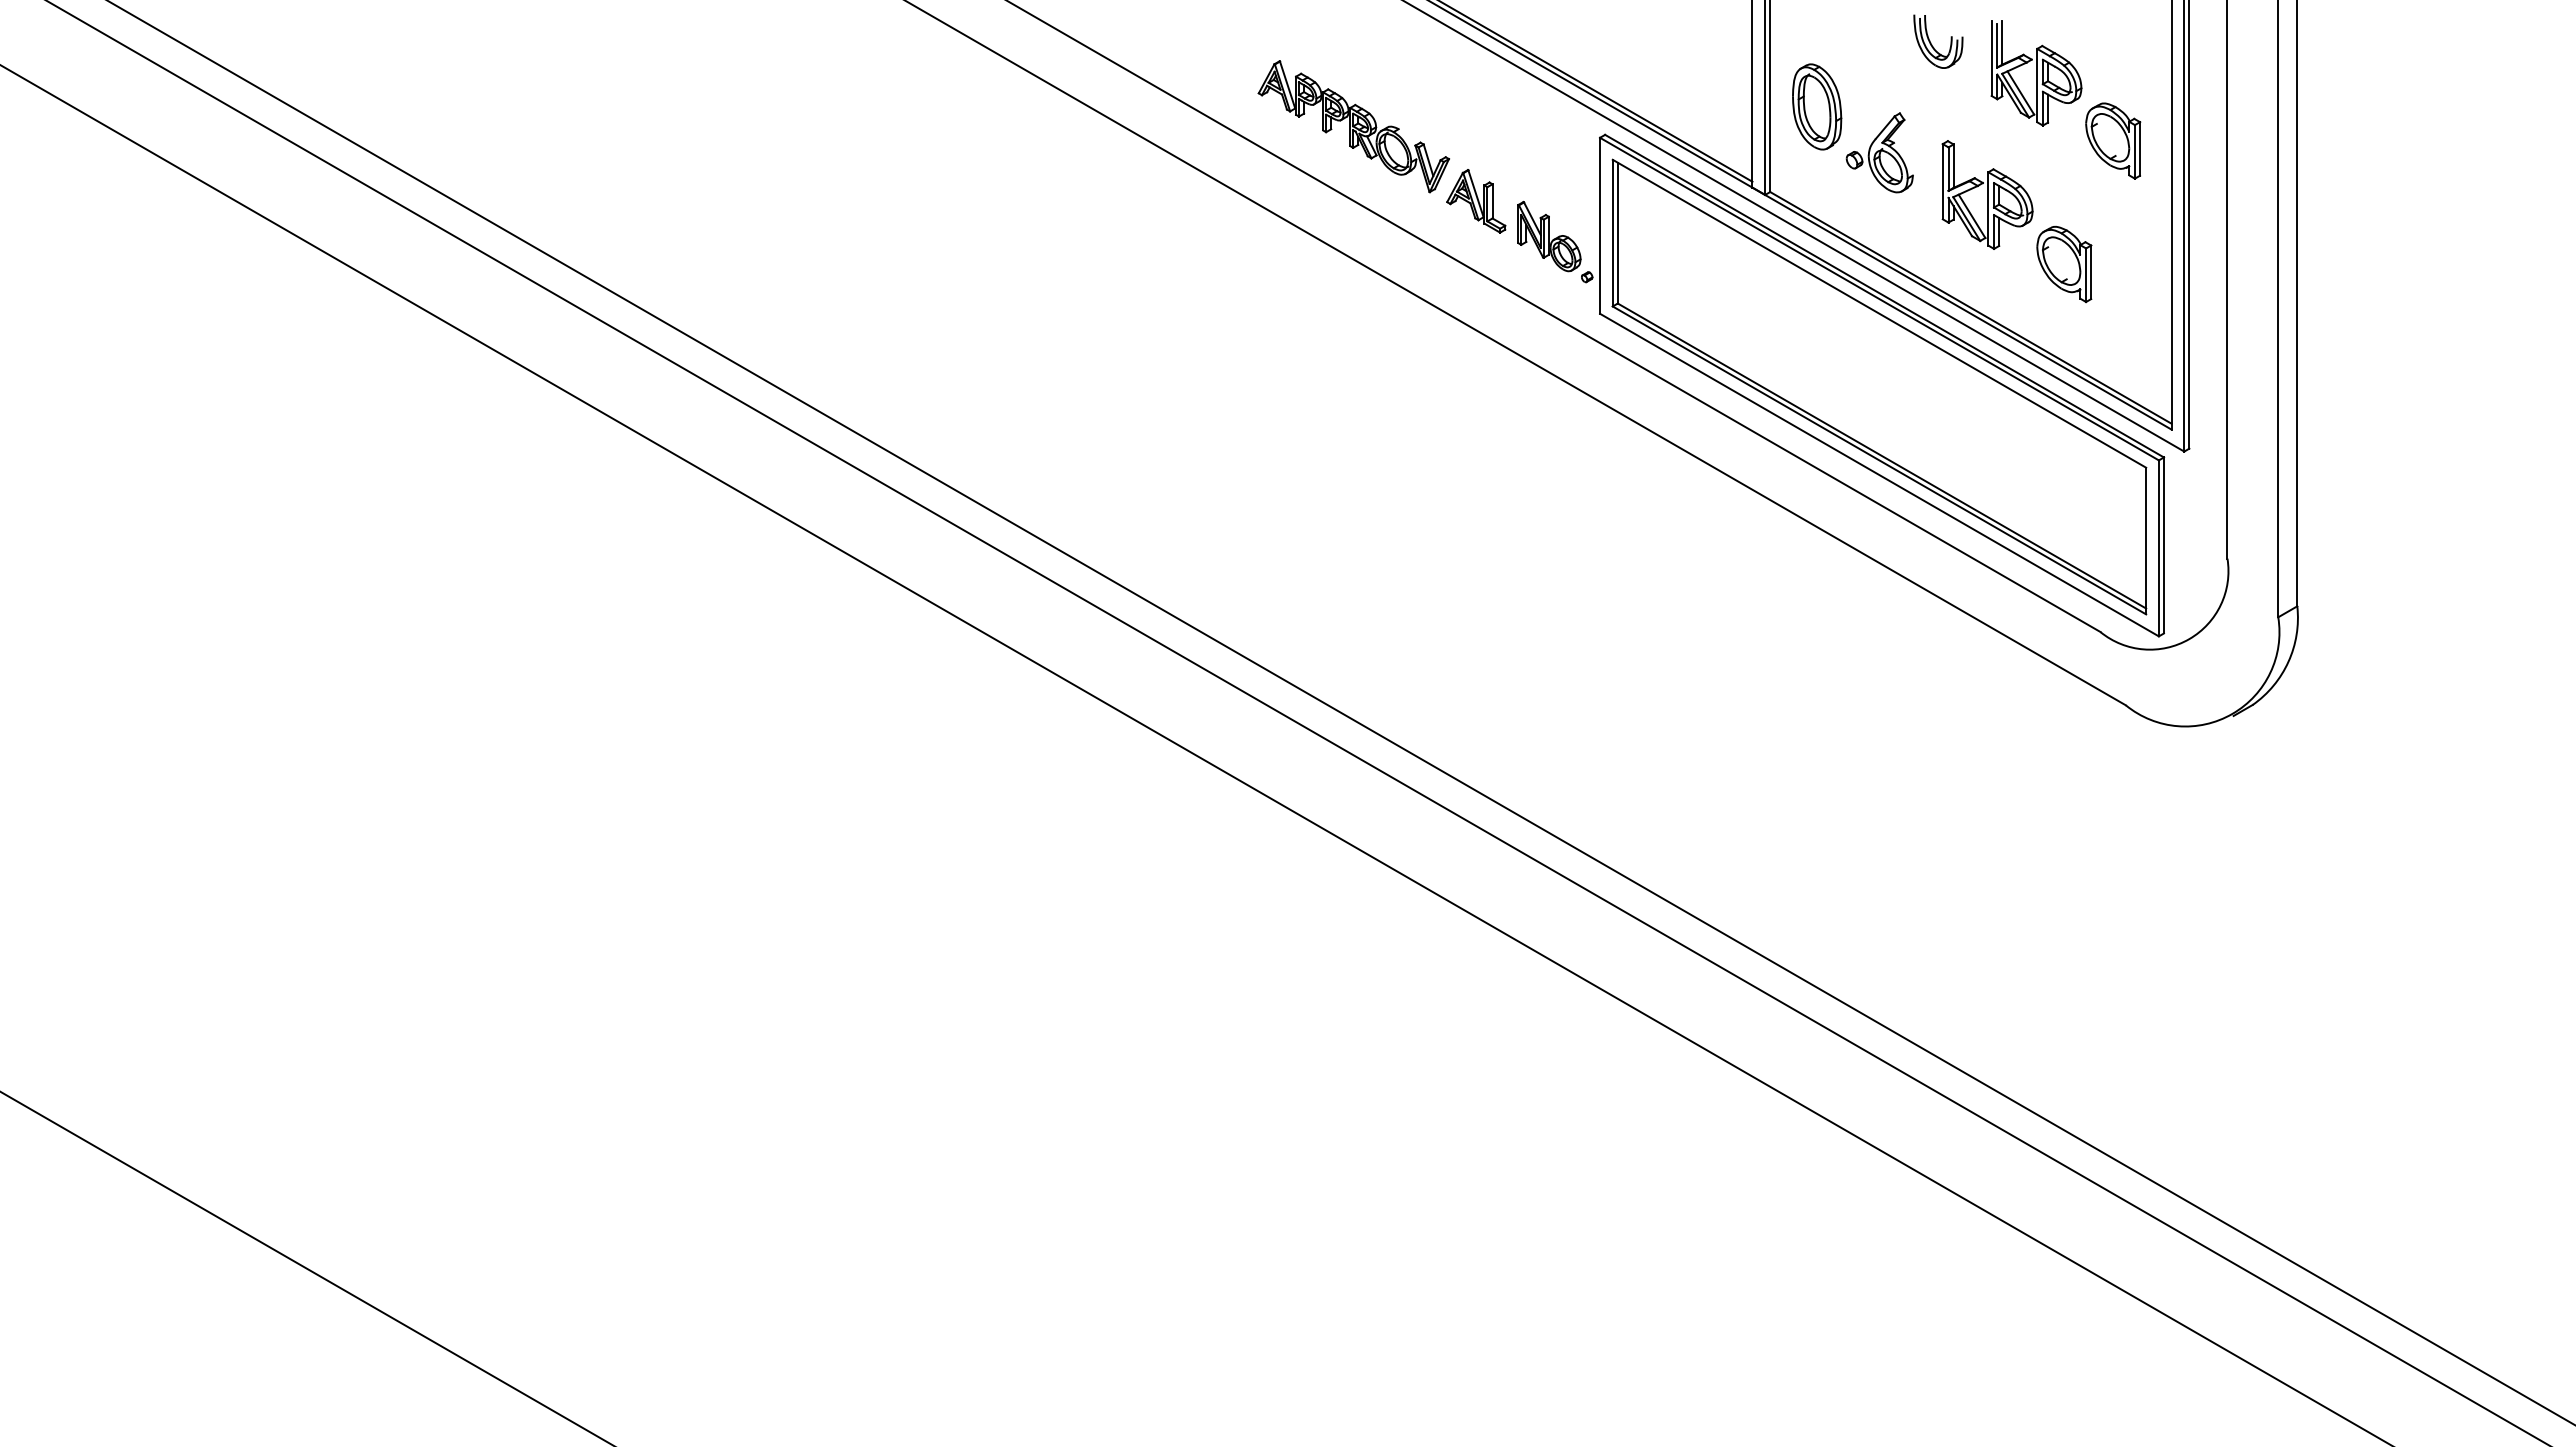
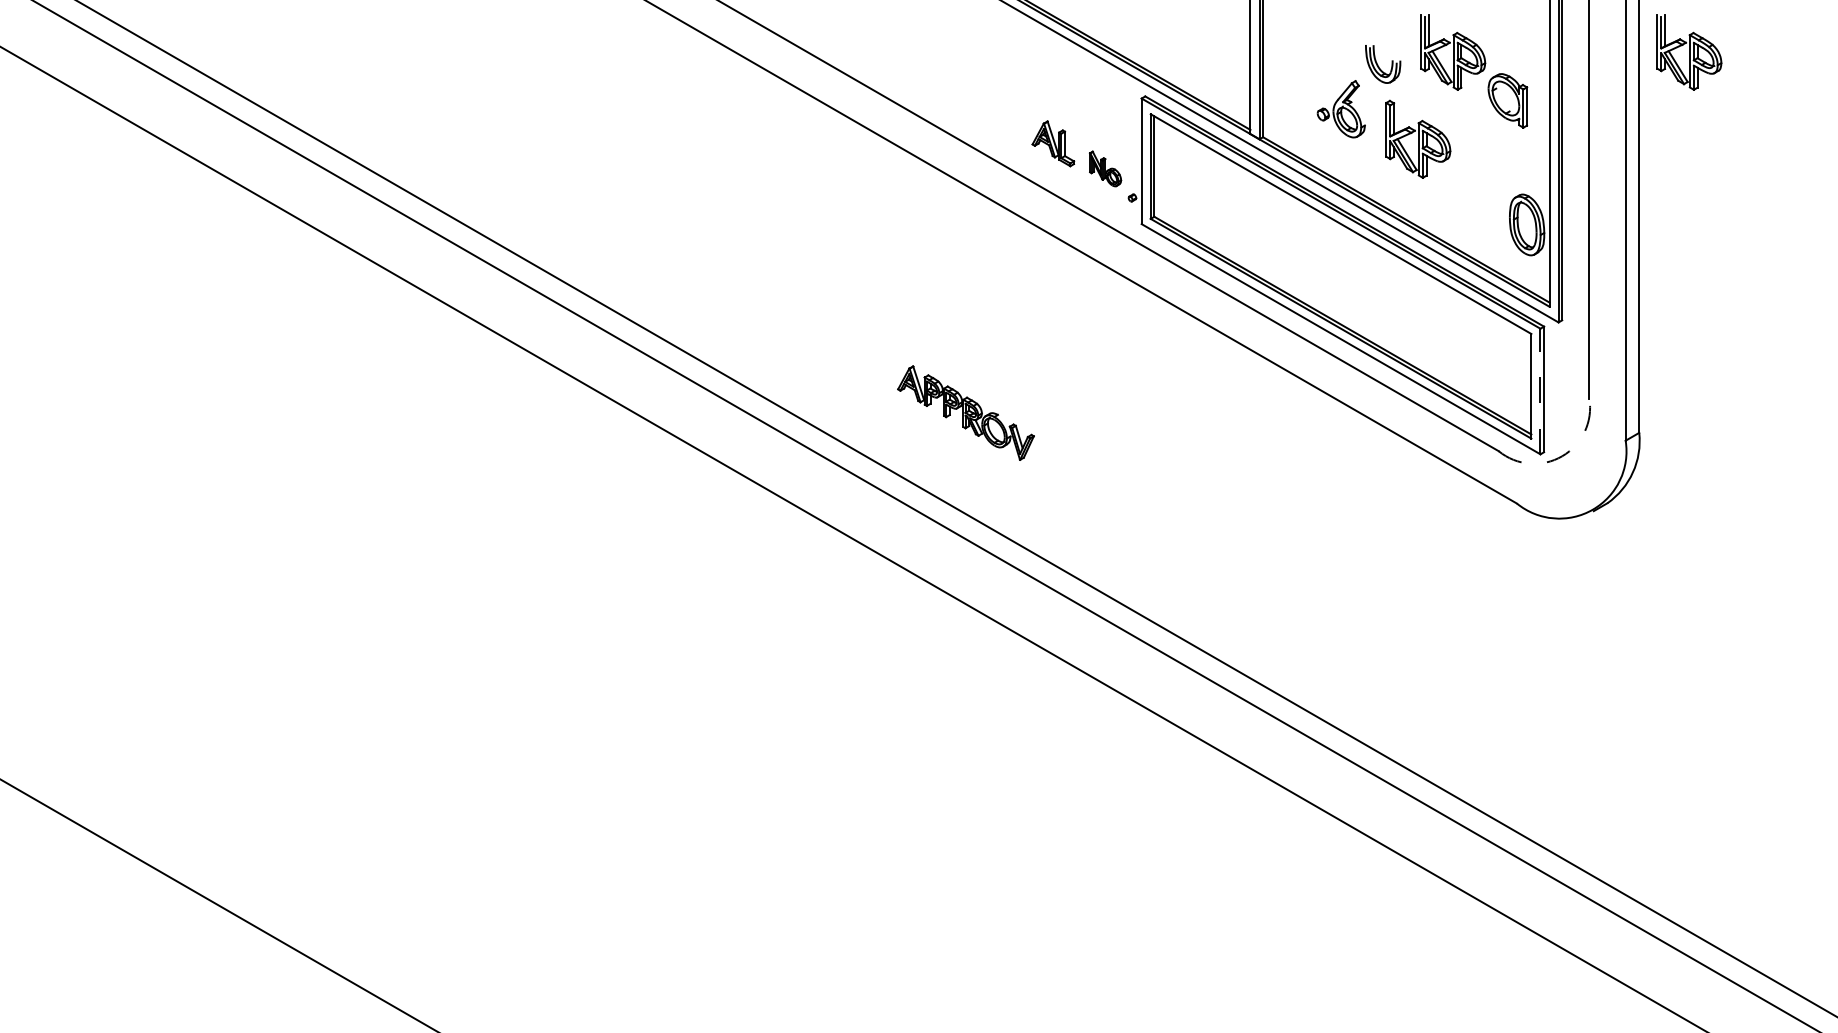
part: (1932, 44) -> (1378, 66), moved
part: (2367, 73) -> (1689, 52), added
part: (1817, 106) -> (1527, 224), moved
part: (1353, 126) -> (965, 413), moved
part: (1549, 236) -> (1105, 168), size x0.7
part: (2064, 264) -> (1473, 188), removed
line: (2158, 548) -> (1540, 391), solid -> dashed
arc: (2189, 639) -> (1562, 456), solid -> dashed

